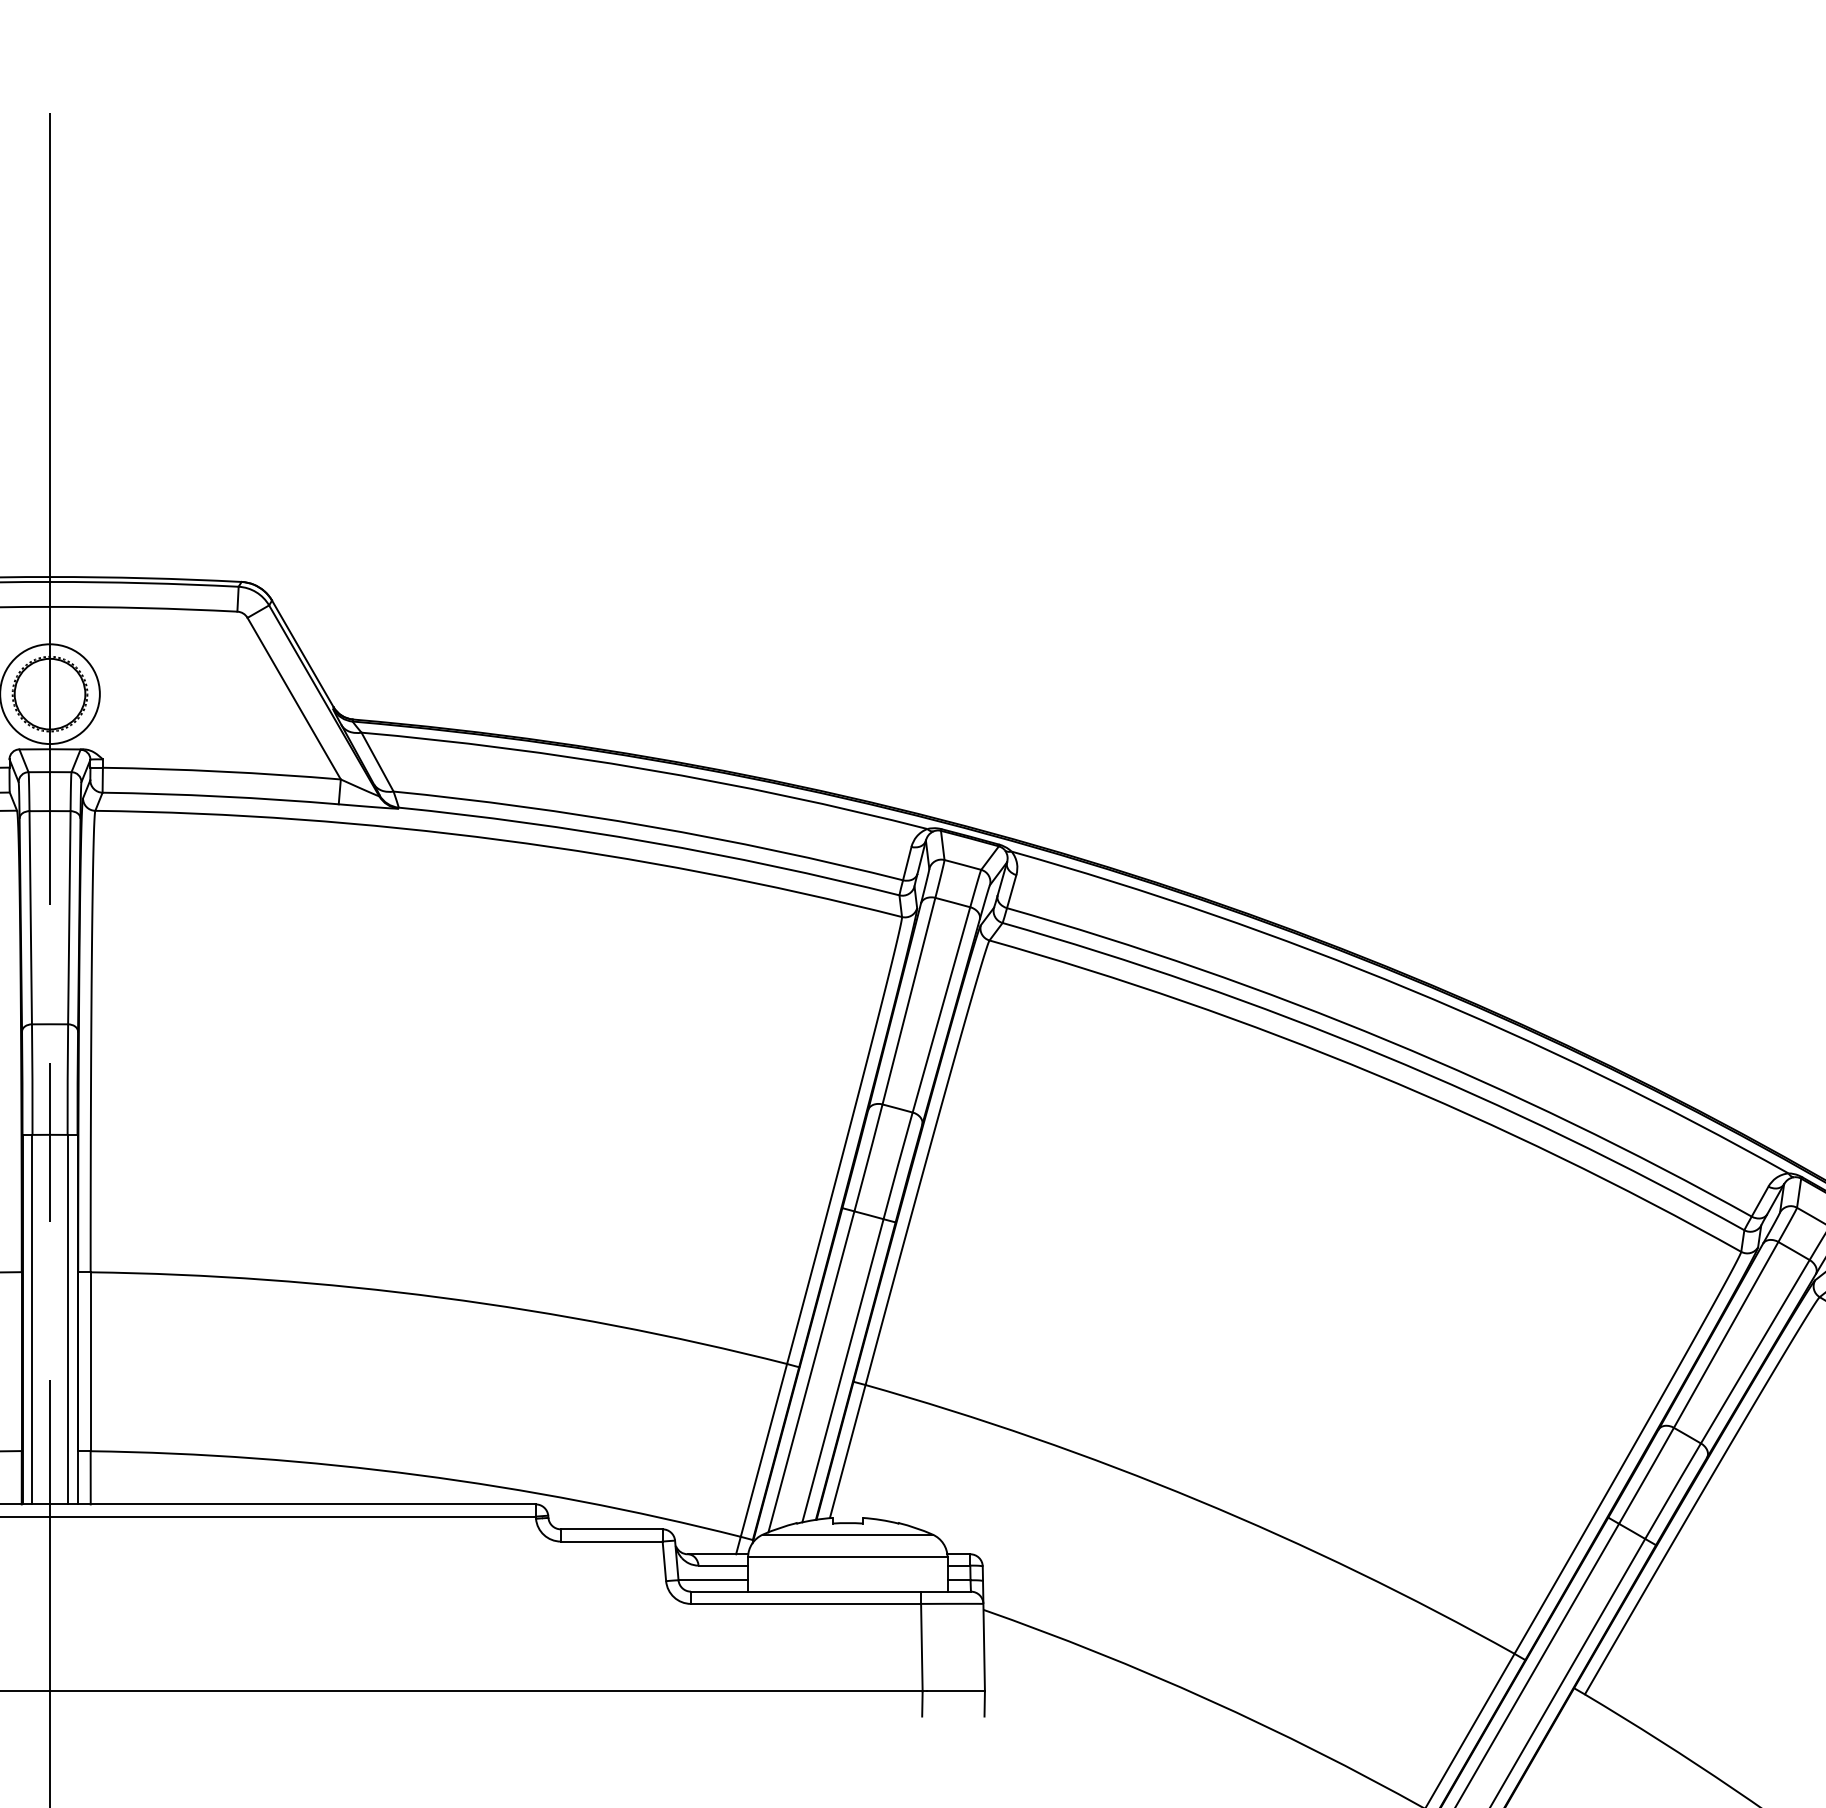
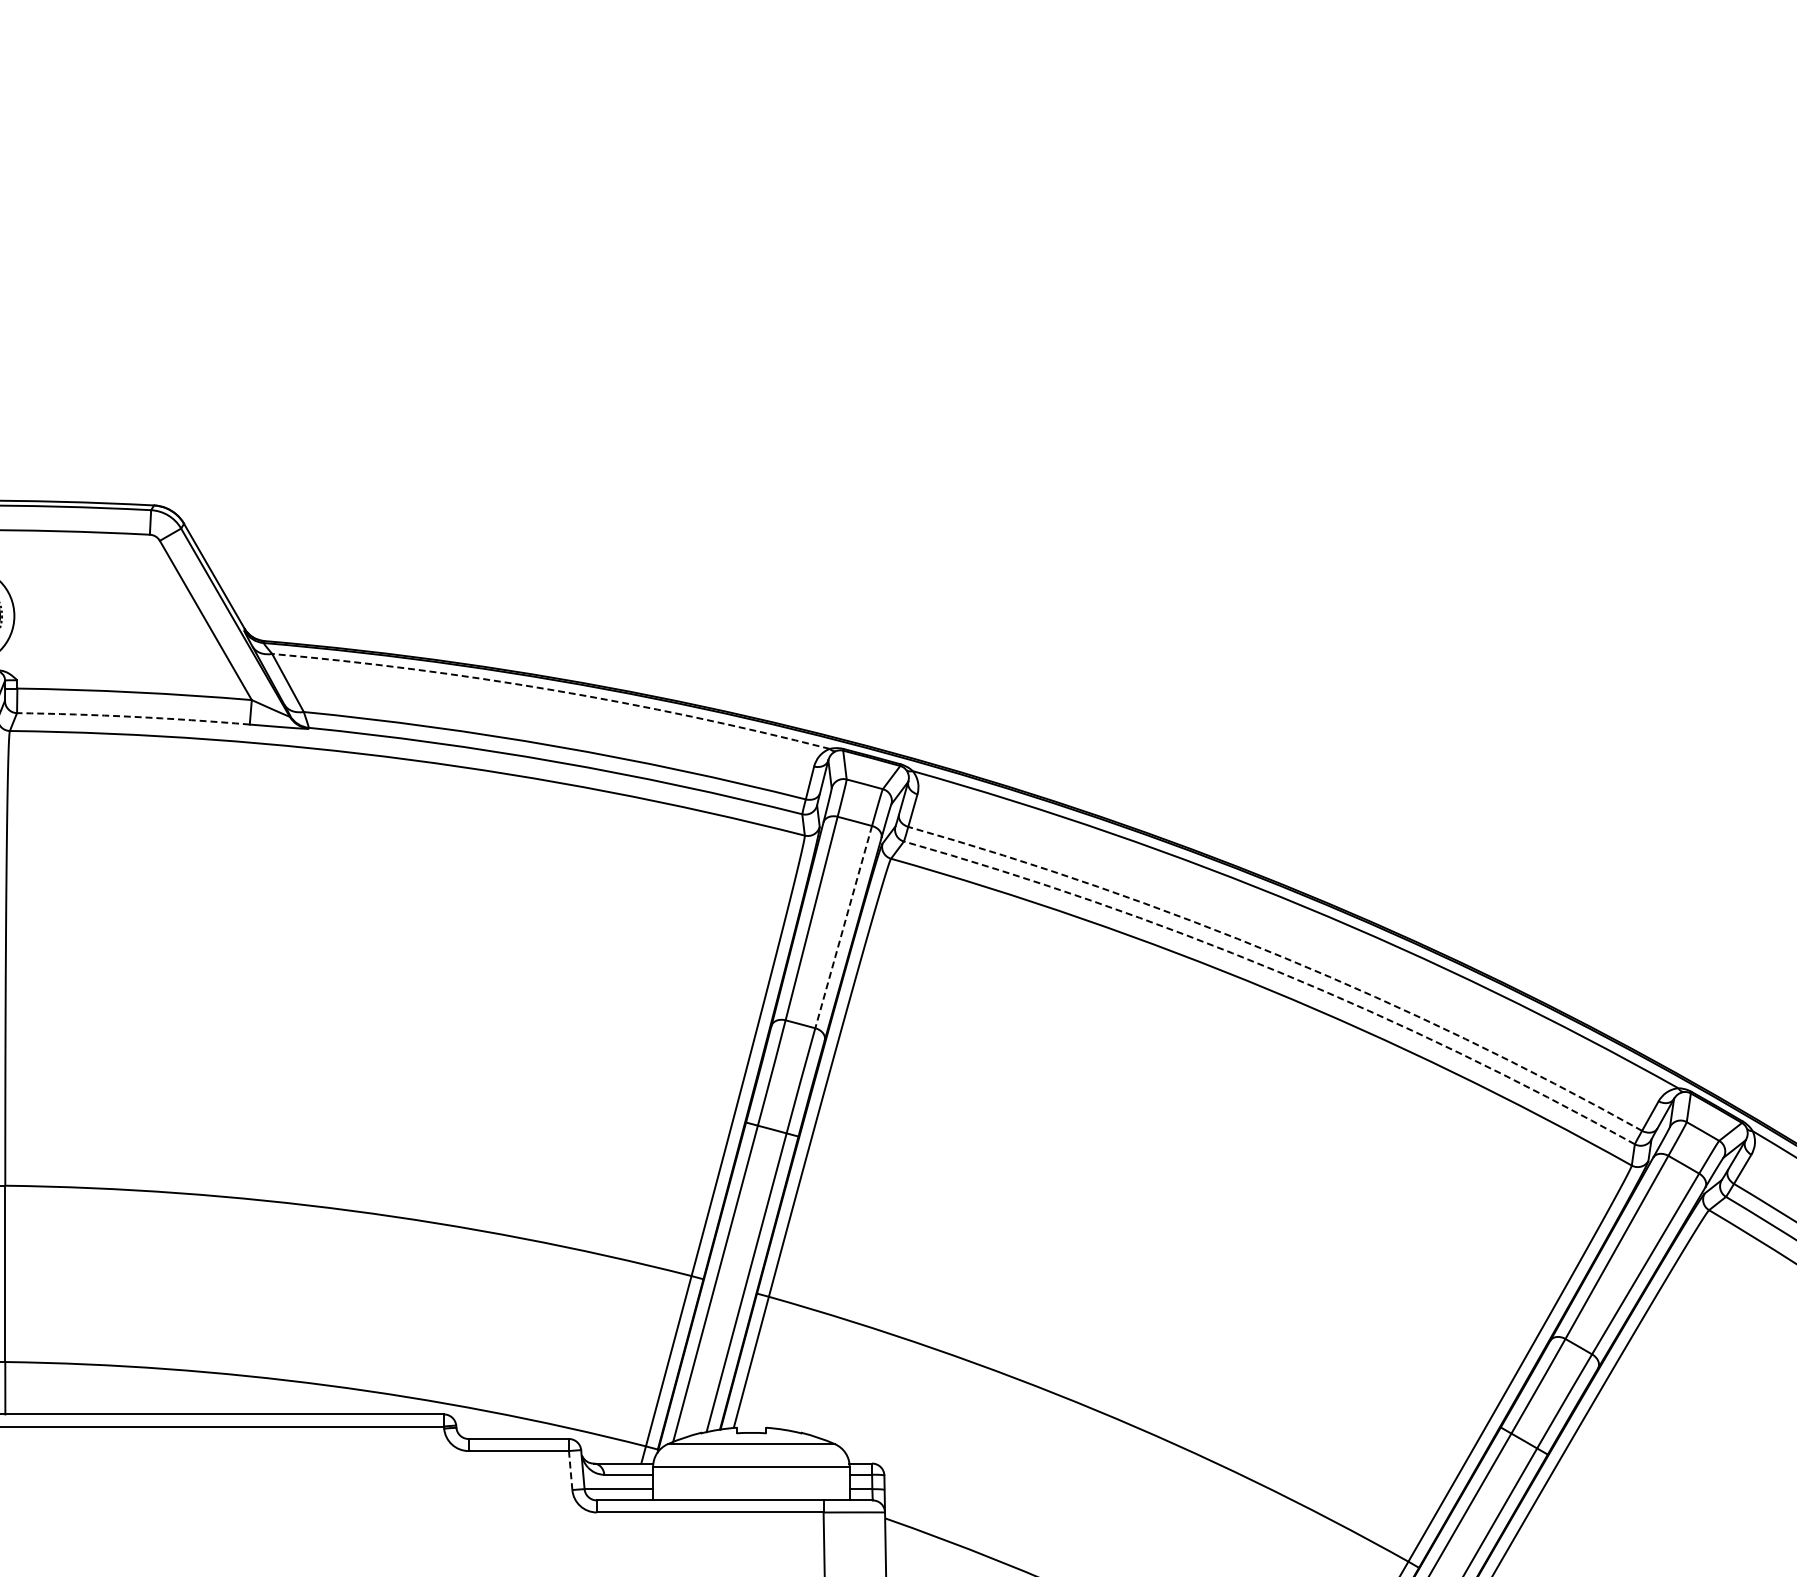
arc: (646, 769) -> (553, 690), solid -> dashed
arc: (220, 796) -> (133, 716), solid -> dashed
line: (941, 1009) -> (843, 926), solid -> dashed
arc: (1388, 1040) -> (1284, 957), solid -> dashed
arc: (1382, 1055) -> (1278, 972), solid -> dashed
line: (664, 1561) -> (570, 1470), solid -> dashed

